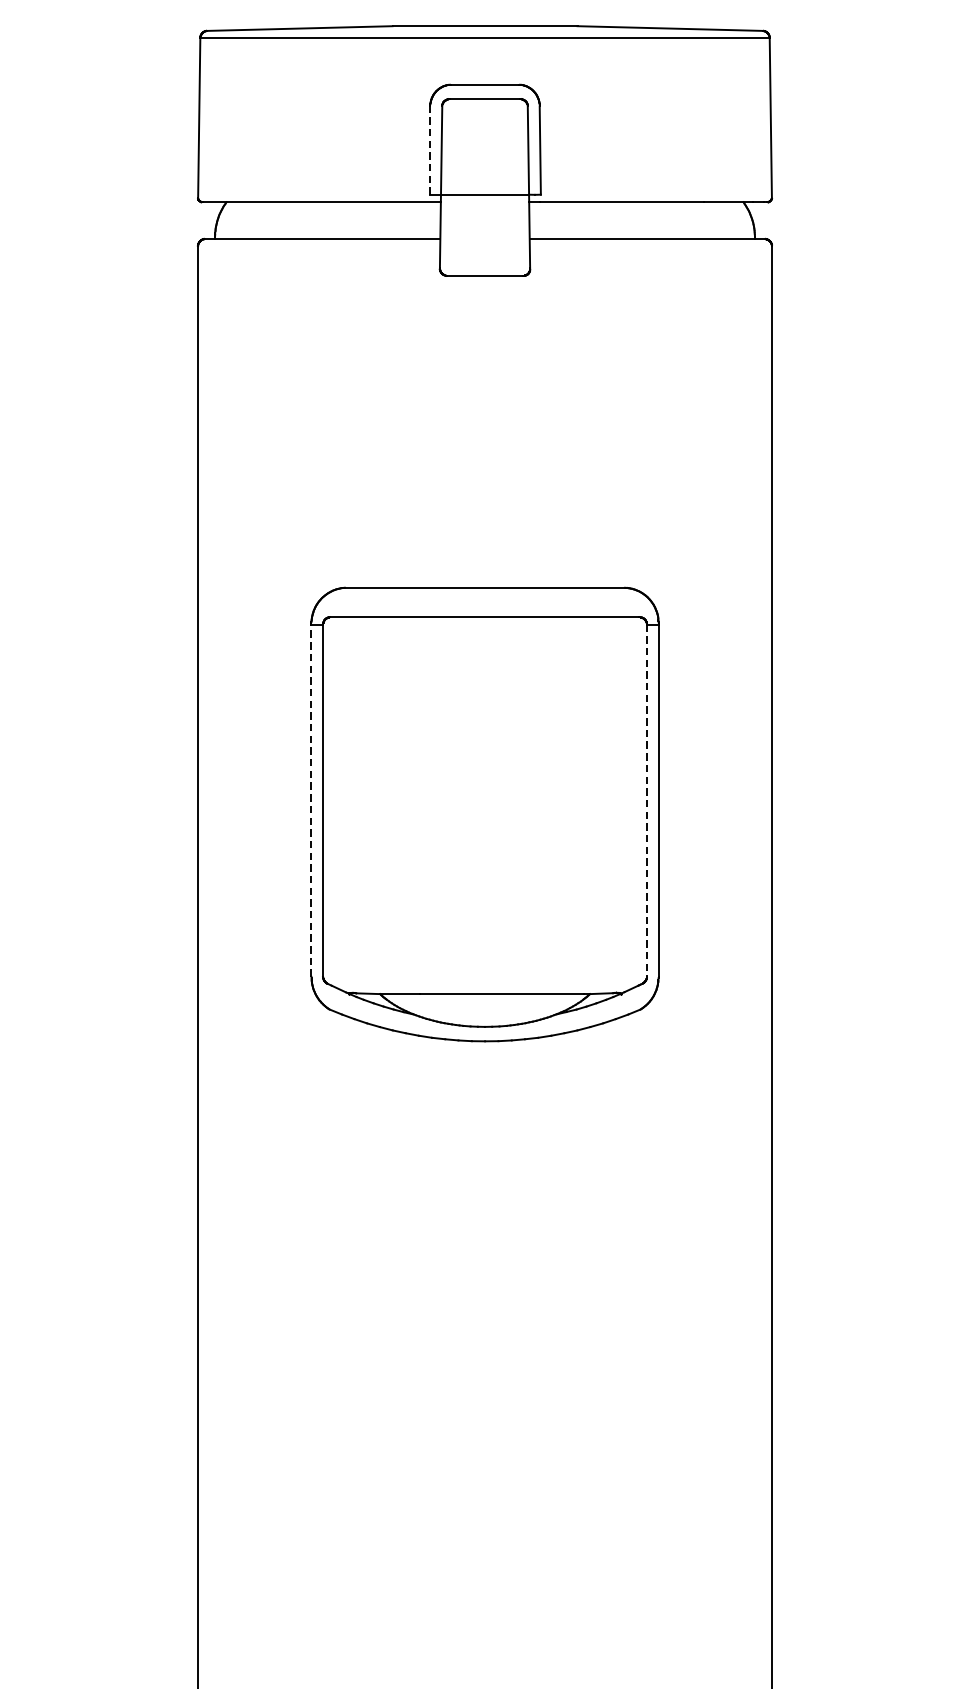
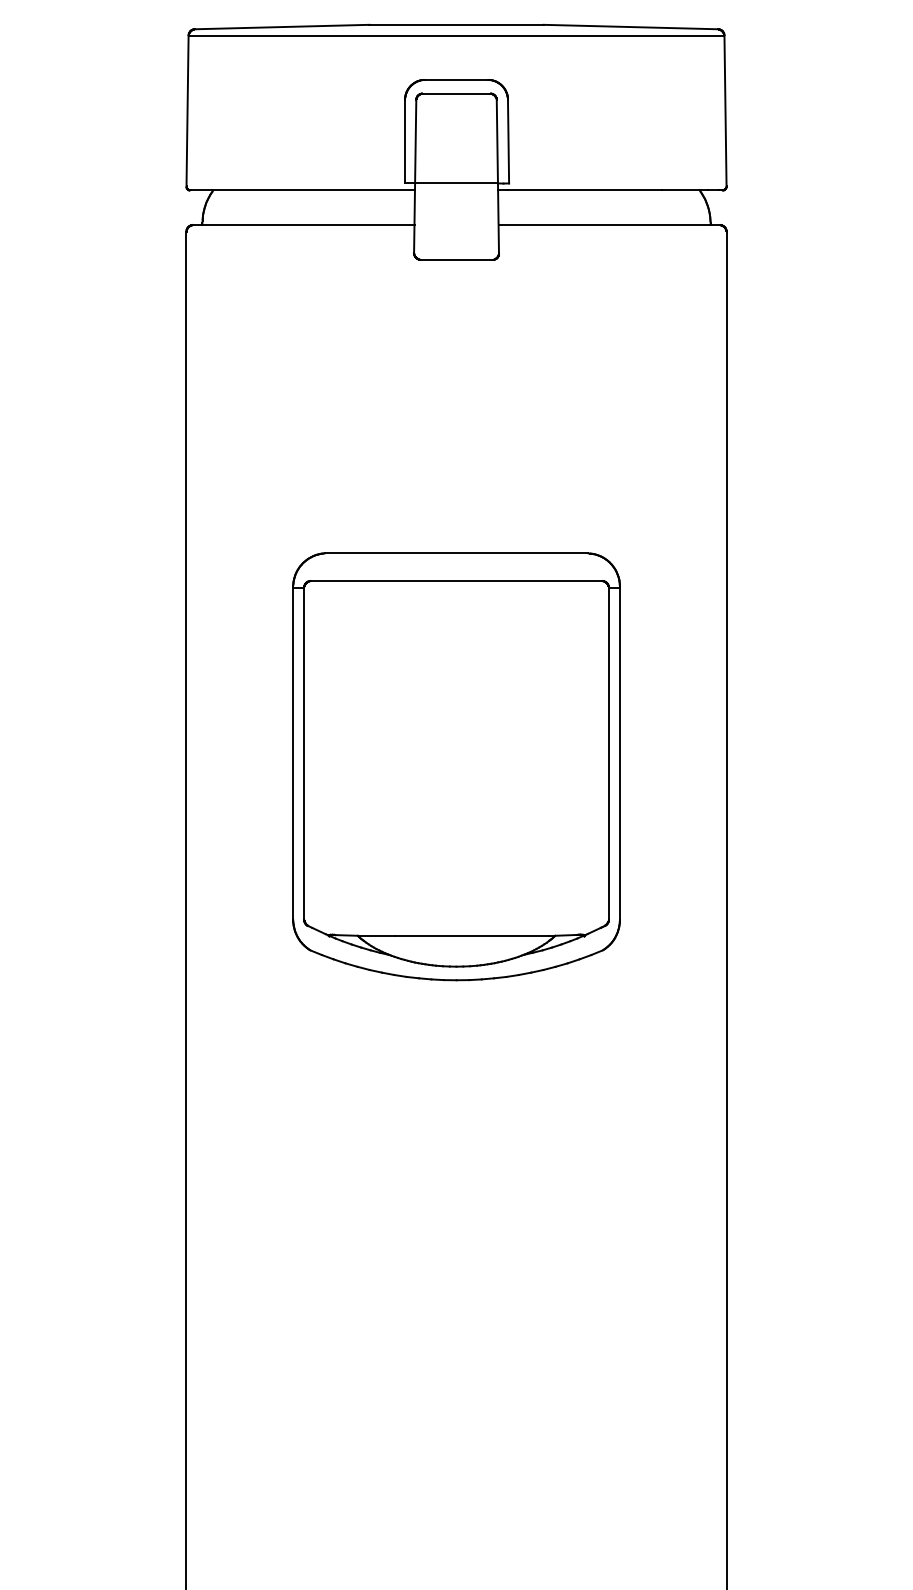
line: (430, 150) -> (405, 141), dashed -> solid
line: (311, 800) -> (293, 753), dashed -> solid
line: (646, 800) -> (608, 753), dashed -> solid

